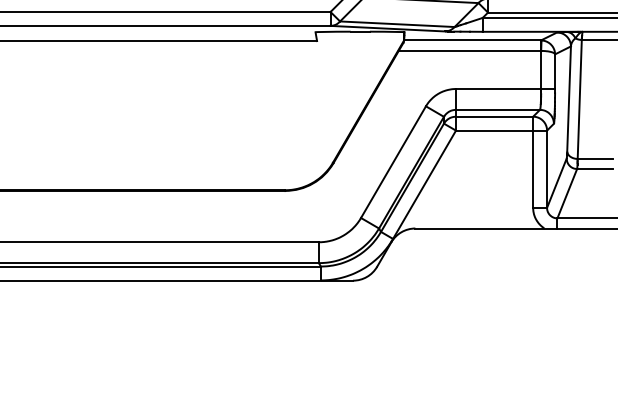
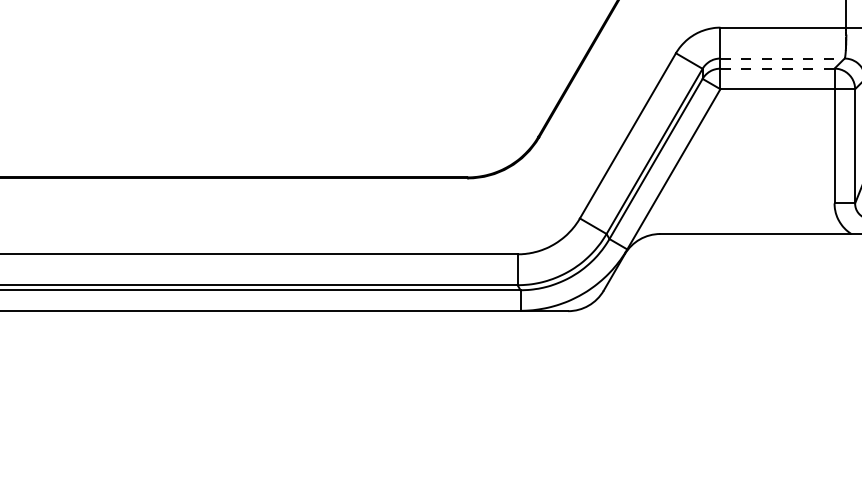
line: (498, 109) -> (783, 57), solid -> dashed
line: (494, 116) -> (777, 68), solid -> dashed

